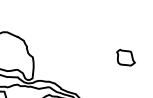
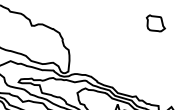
part: (125, 57) -> (155, 23), moved

